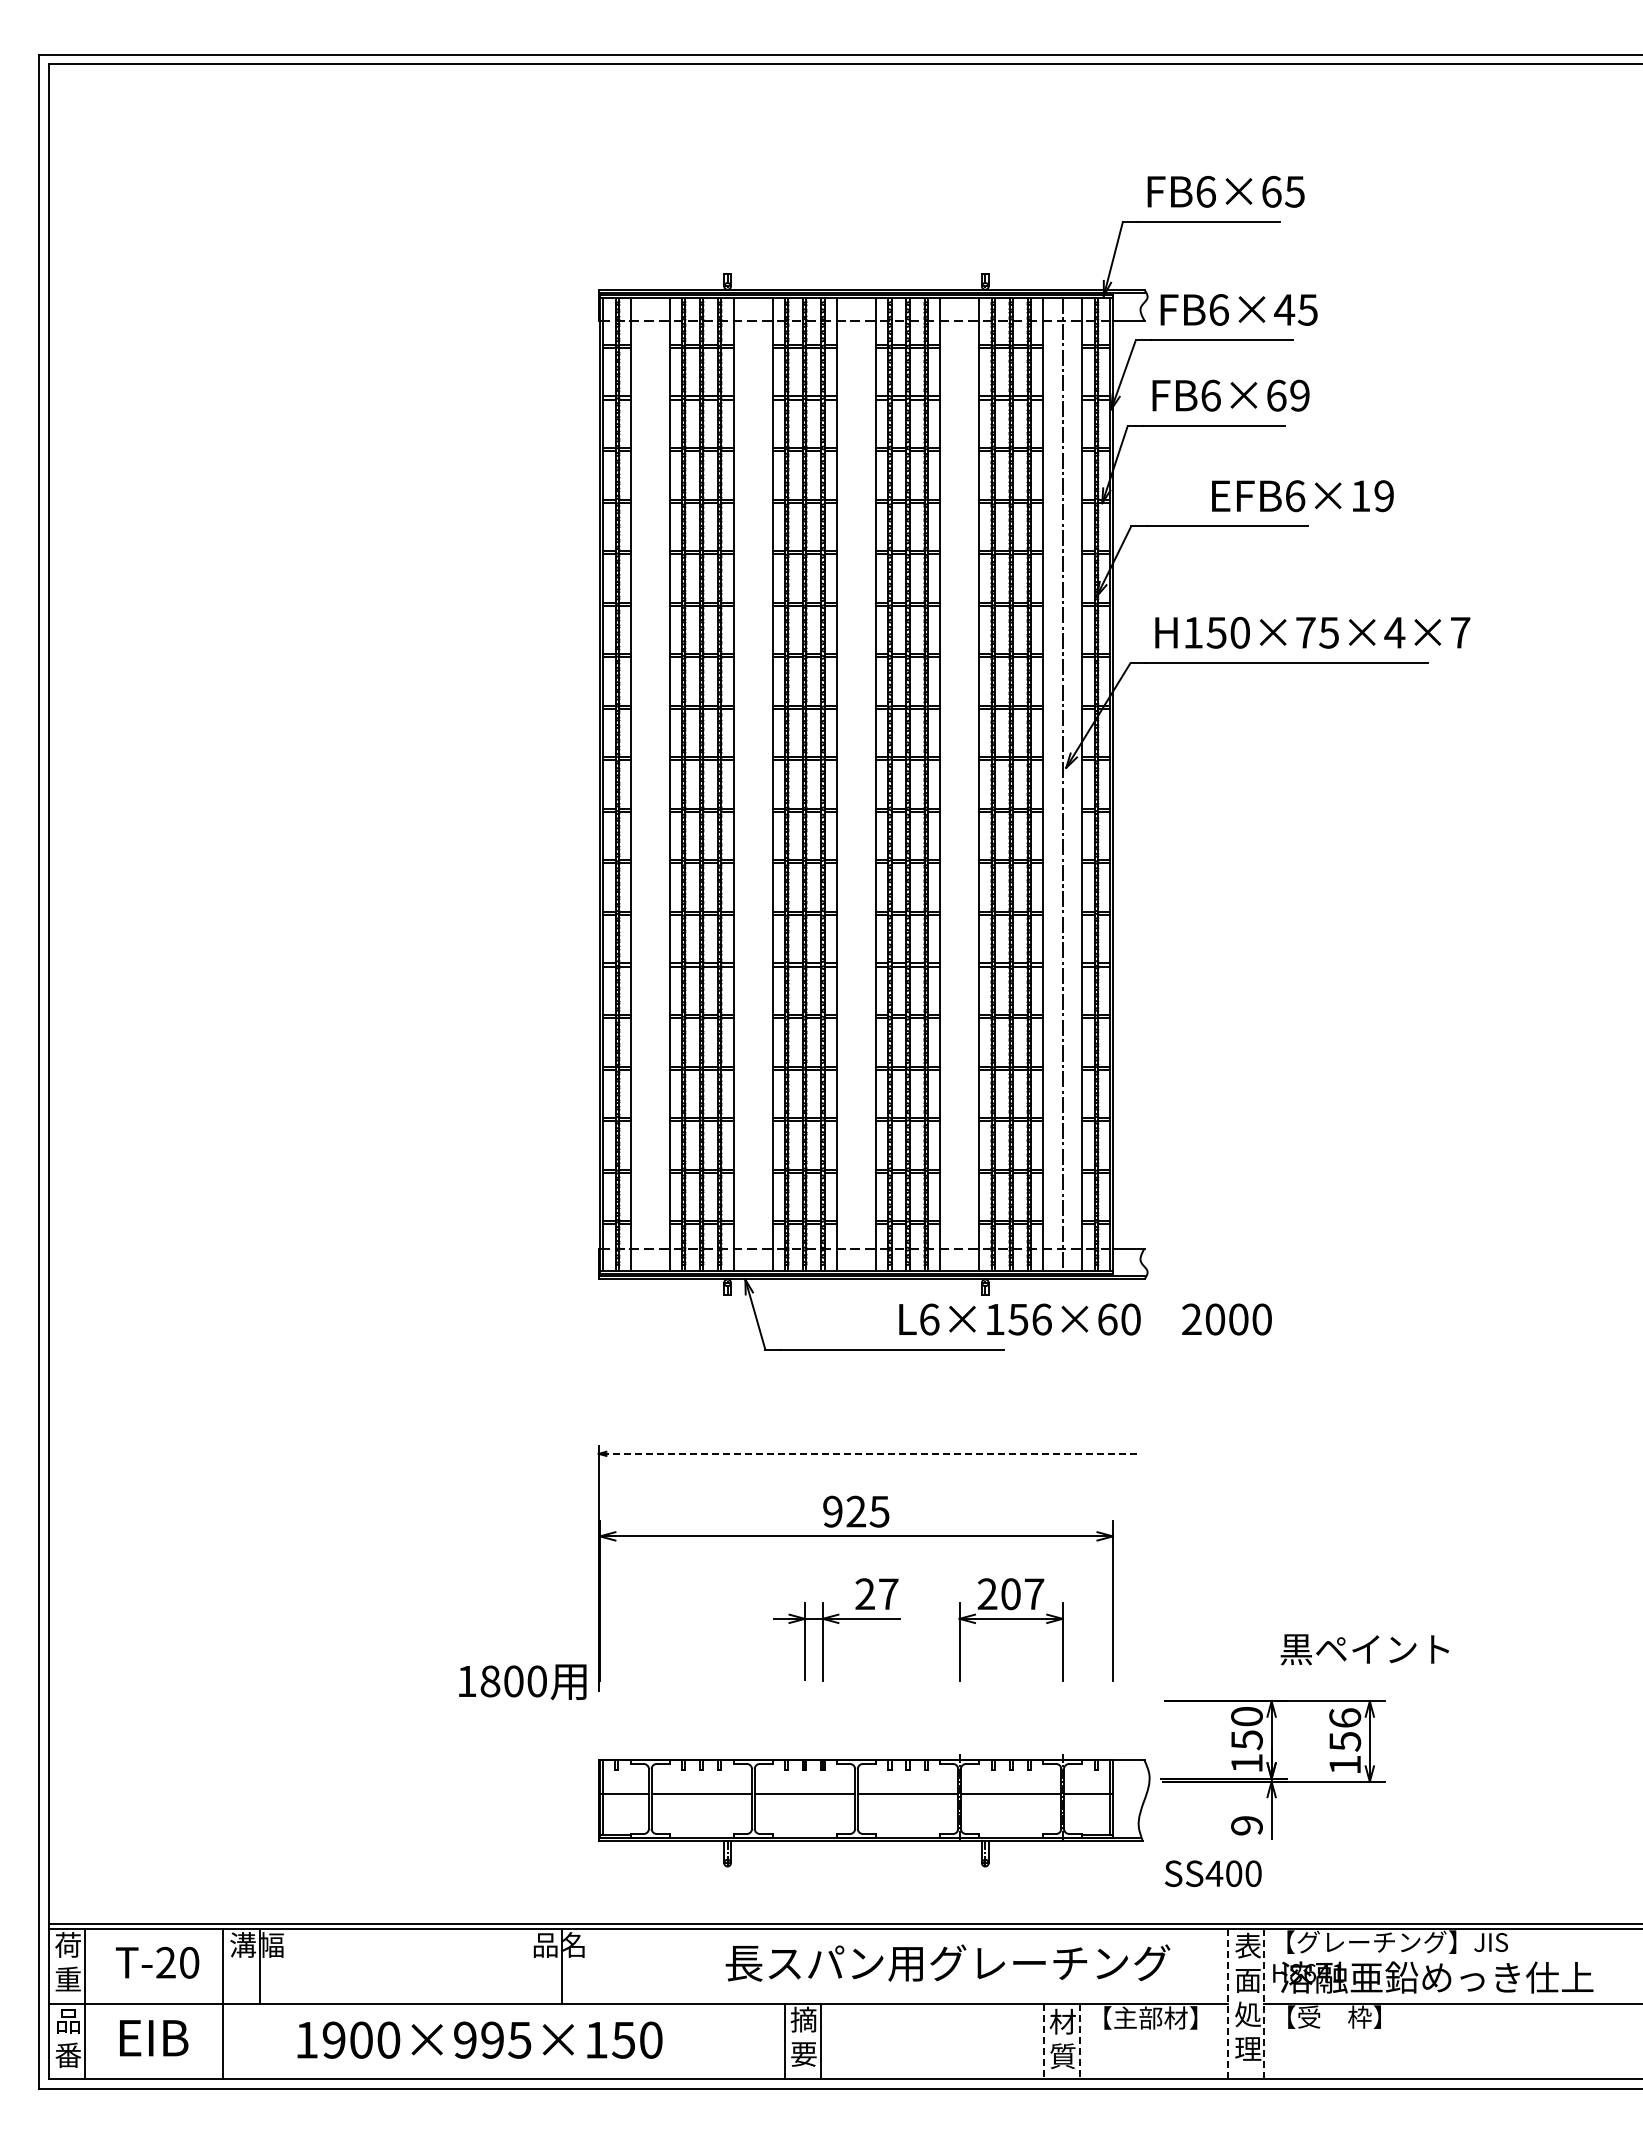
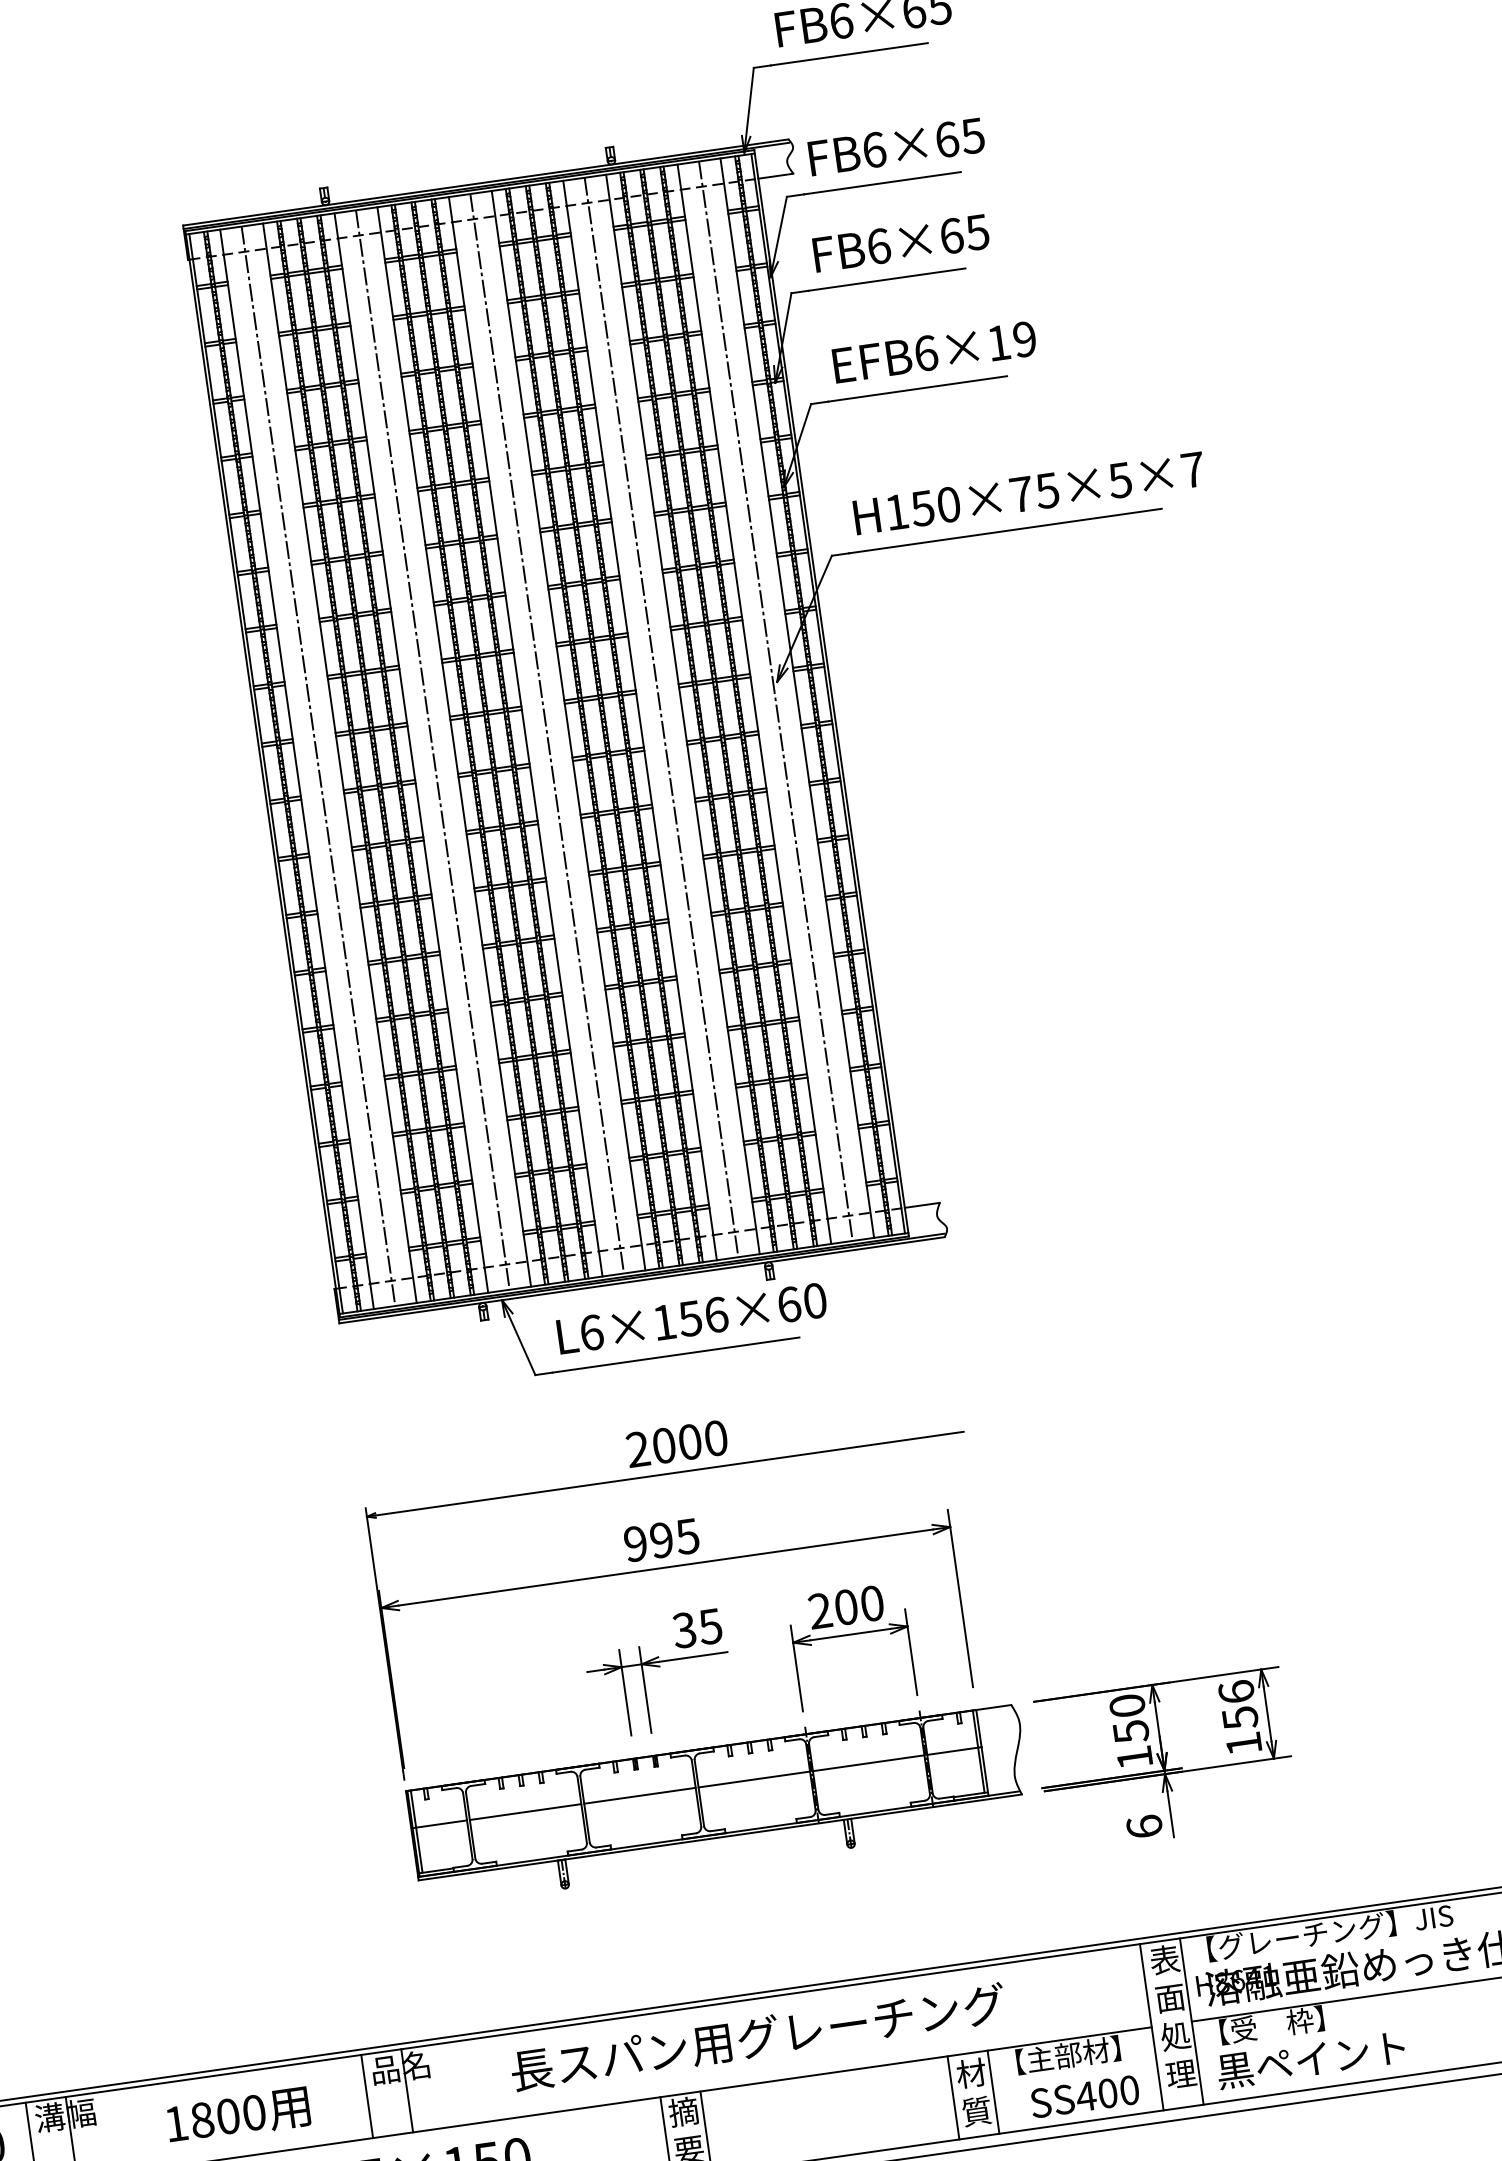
text: (1284, 309) -> (946, 139), FB6×45 -> FB6×65
text: (1299, 395) -> (977, 232), FB6×69 -> FB6×65
text: (1302, 496) -> (934, 352), moved
text: (1394, 632) -> (1119, 480), H150×75×4×7 -> H150×75×5×7
line: (650, 784) -> (318, 766), added
line: (753, 784) -> (432, 749), added
line: (856, 784) -> (547, 733), added
line: (959, 784) -> (661, 717), added
text: (1019, 1319) -> (691, 1318), moved
text: (1226, 1319) -> (676, 1443), moved
line: (871, 1453) -> (669, 1473), dashed -> solid
text: (855, 1511) -> (660, 1540), 925 -> 995
text: (876, 1594) -> (697, 1628), 27 -> 35
text: (1034, 1594) -> (872, 1603), 207 -> 200
text: (1364, 1649) -> (1310, 2059), moved
text: (522, 1682) -> (238, 2116), moved
part: (874, 1810) -> (719, 1803), moved
text: (1246, 1825) -> (1144, 1826), 9 -> 6
text: (1213, 1873) -> (1085, 2096), moved
text: (947, 1962) -> (757, 2036), moved
line: (526, 1965) -> (367, 2095), added
line: (1228, 2003) -> (1152, 2026), dashed -> solid
line: (1264, 2003) -> (1192, 2021), dashed -> solid
line: (1043, 2041) -> (952, 2098), dashed -> solid
line: (1080, 2041) -> (994, 2092), dashed -> solid

